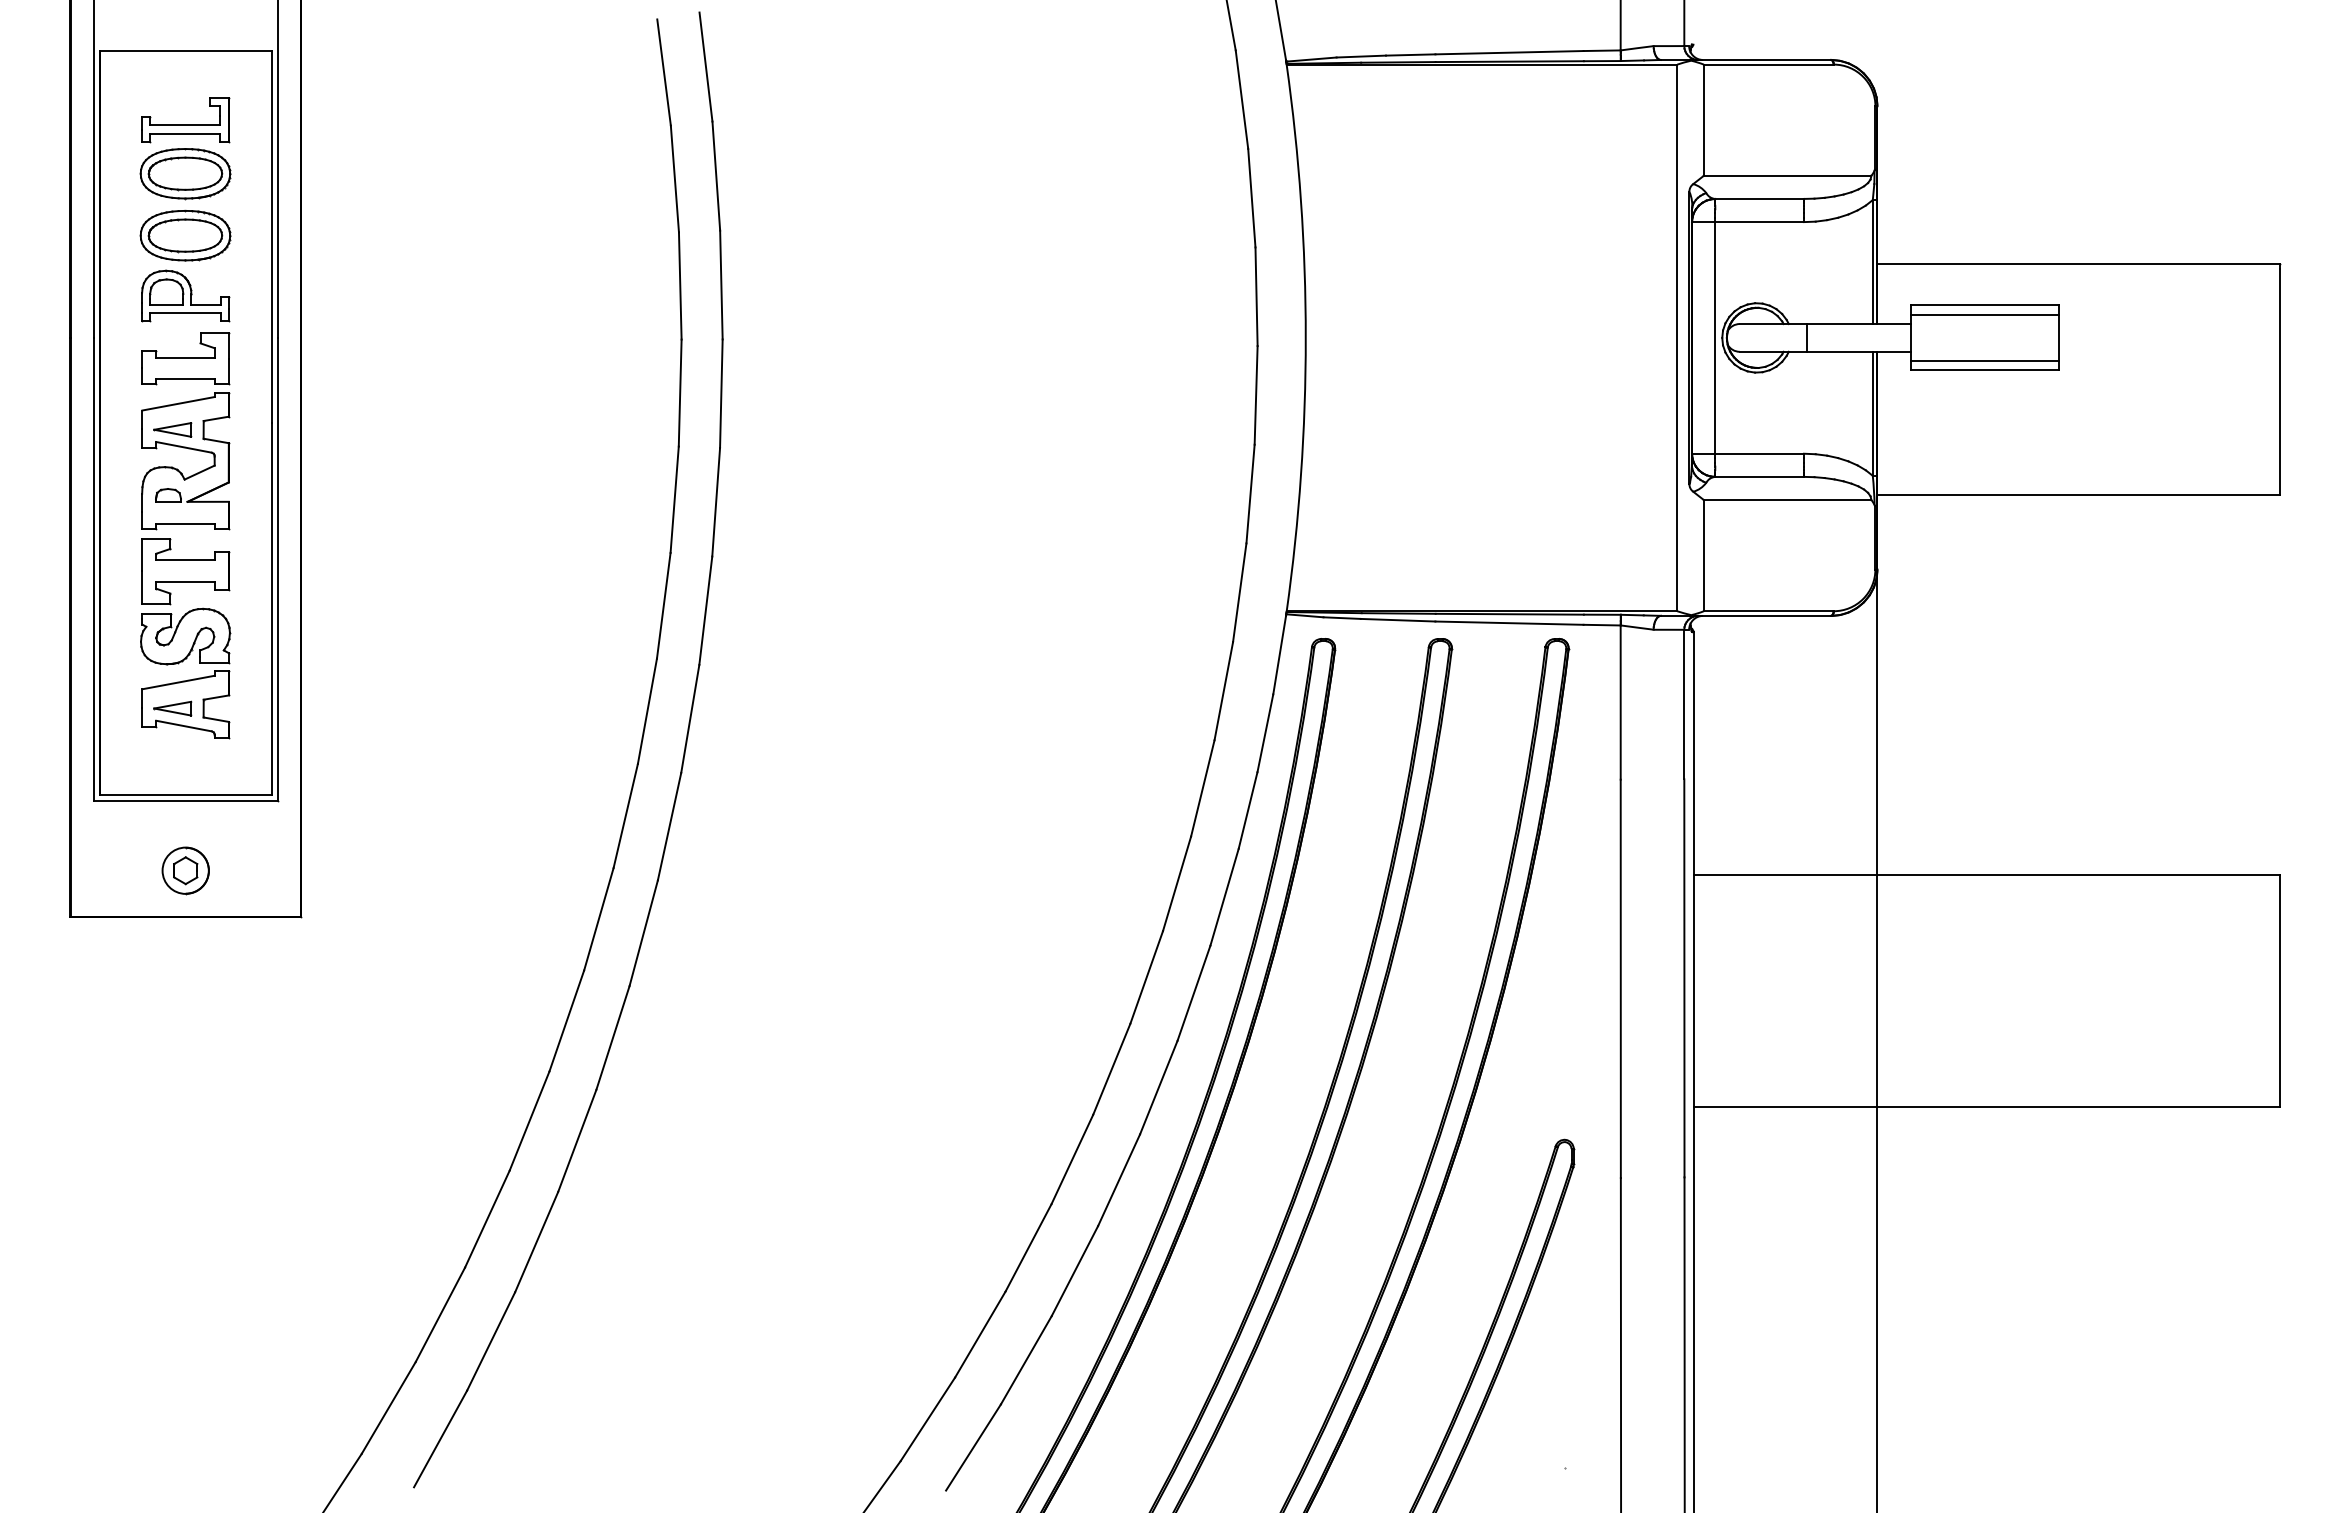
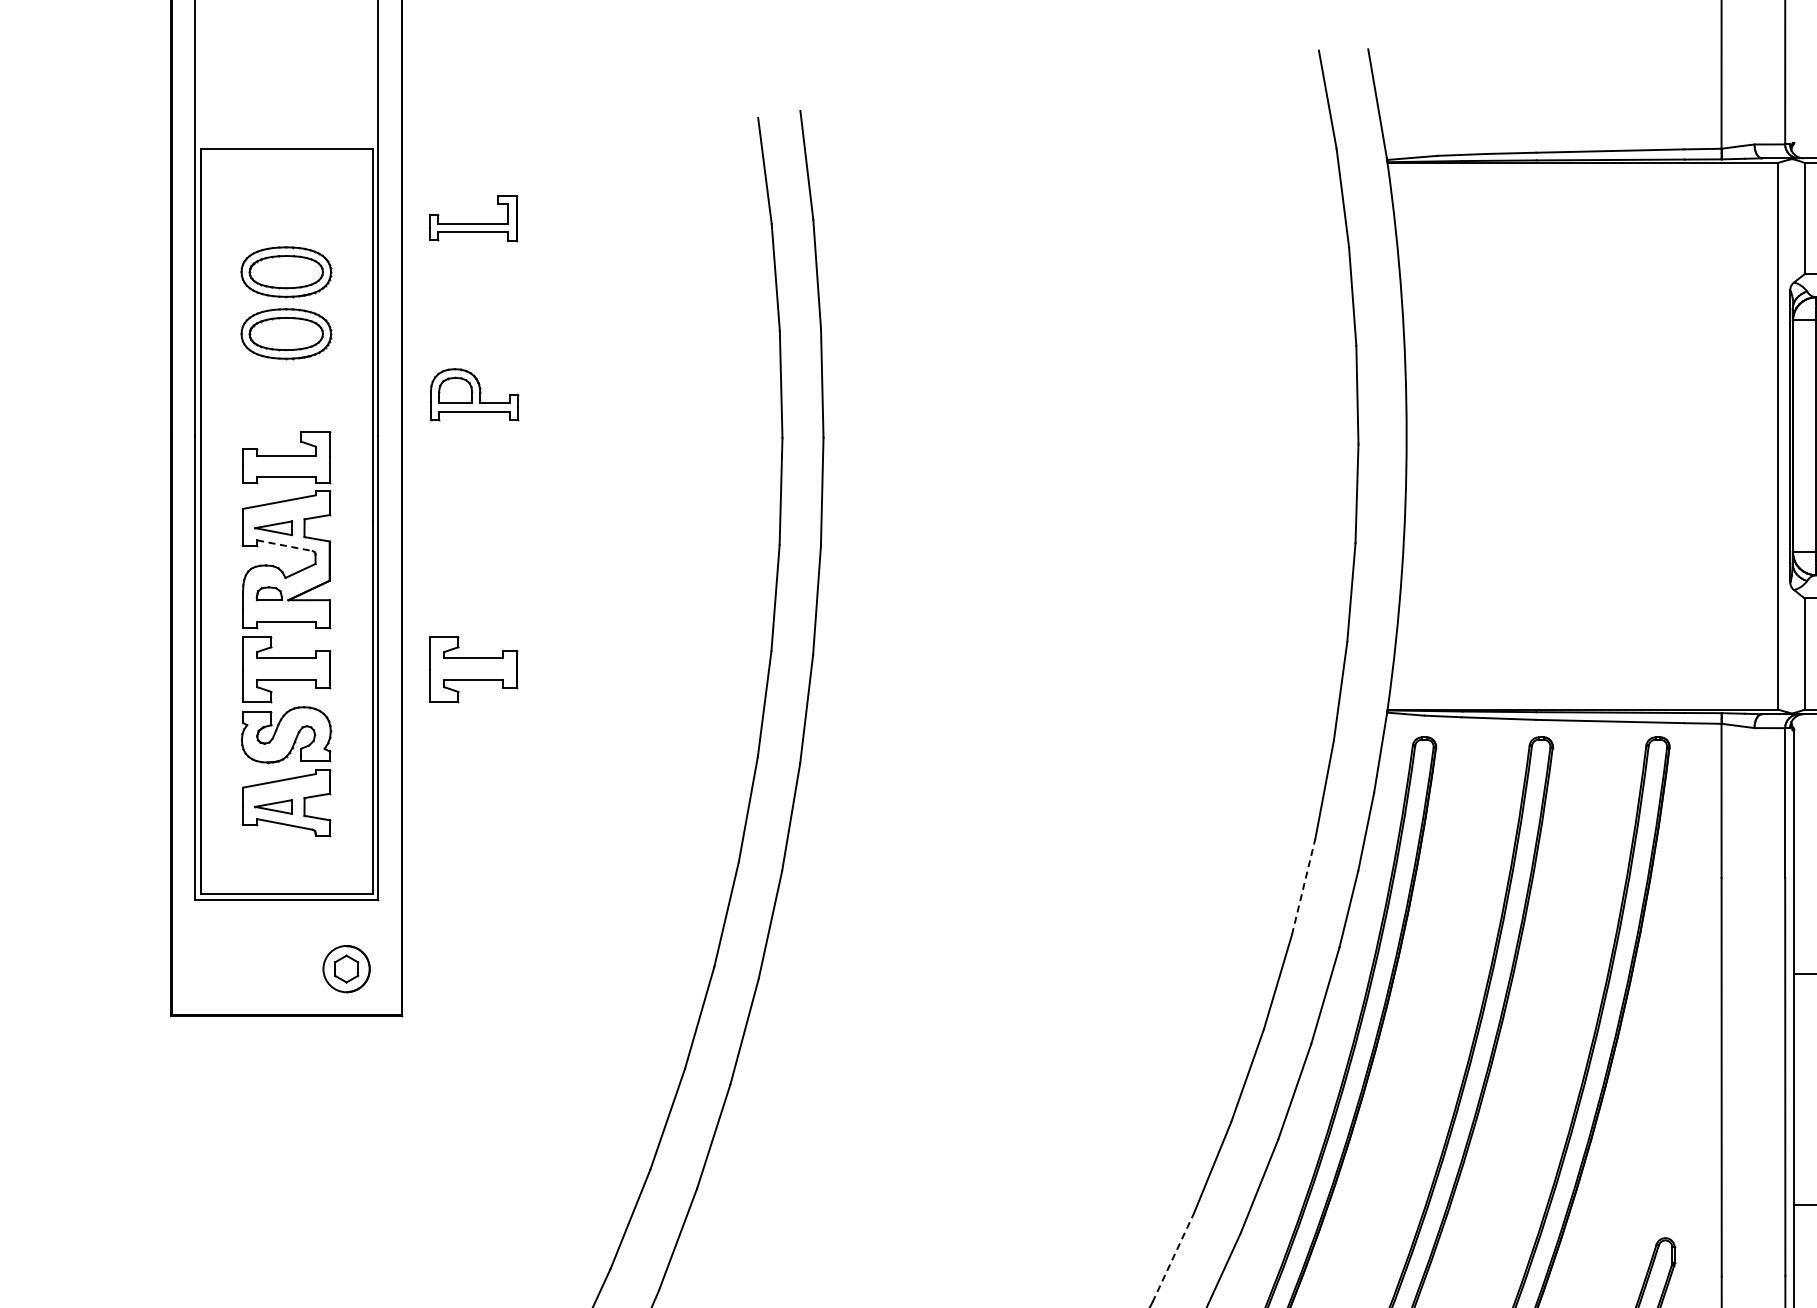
part: (185, 120) -> (473, 218), moved
part: (185, 295) -> (474, 393), moved
line: (184, 447) -> (285, 545), solid -> dashed
part: (372, 571) -> (473, 669), added
line: (1202, 788) -> (1303, 886), solid -> dashed
part: (185, 870) -> (346, 968), moved
line: (1072, 1159) -> (1173, 1257), solid -> dashed

